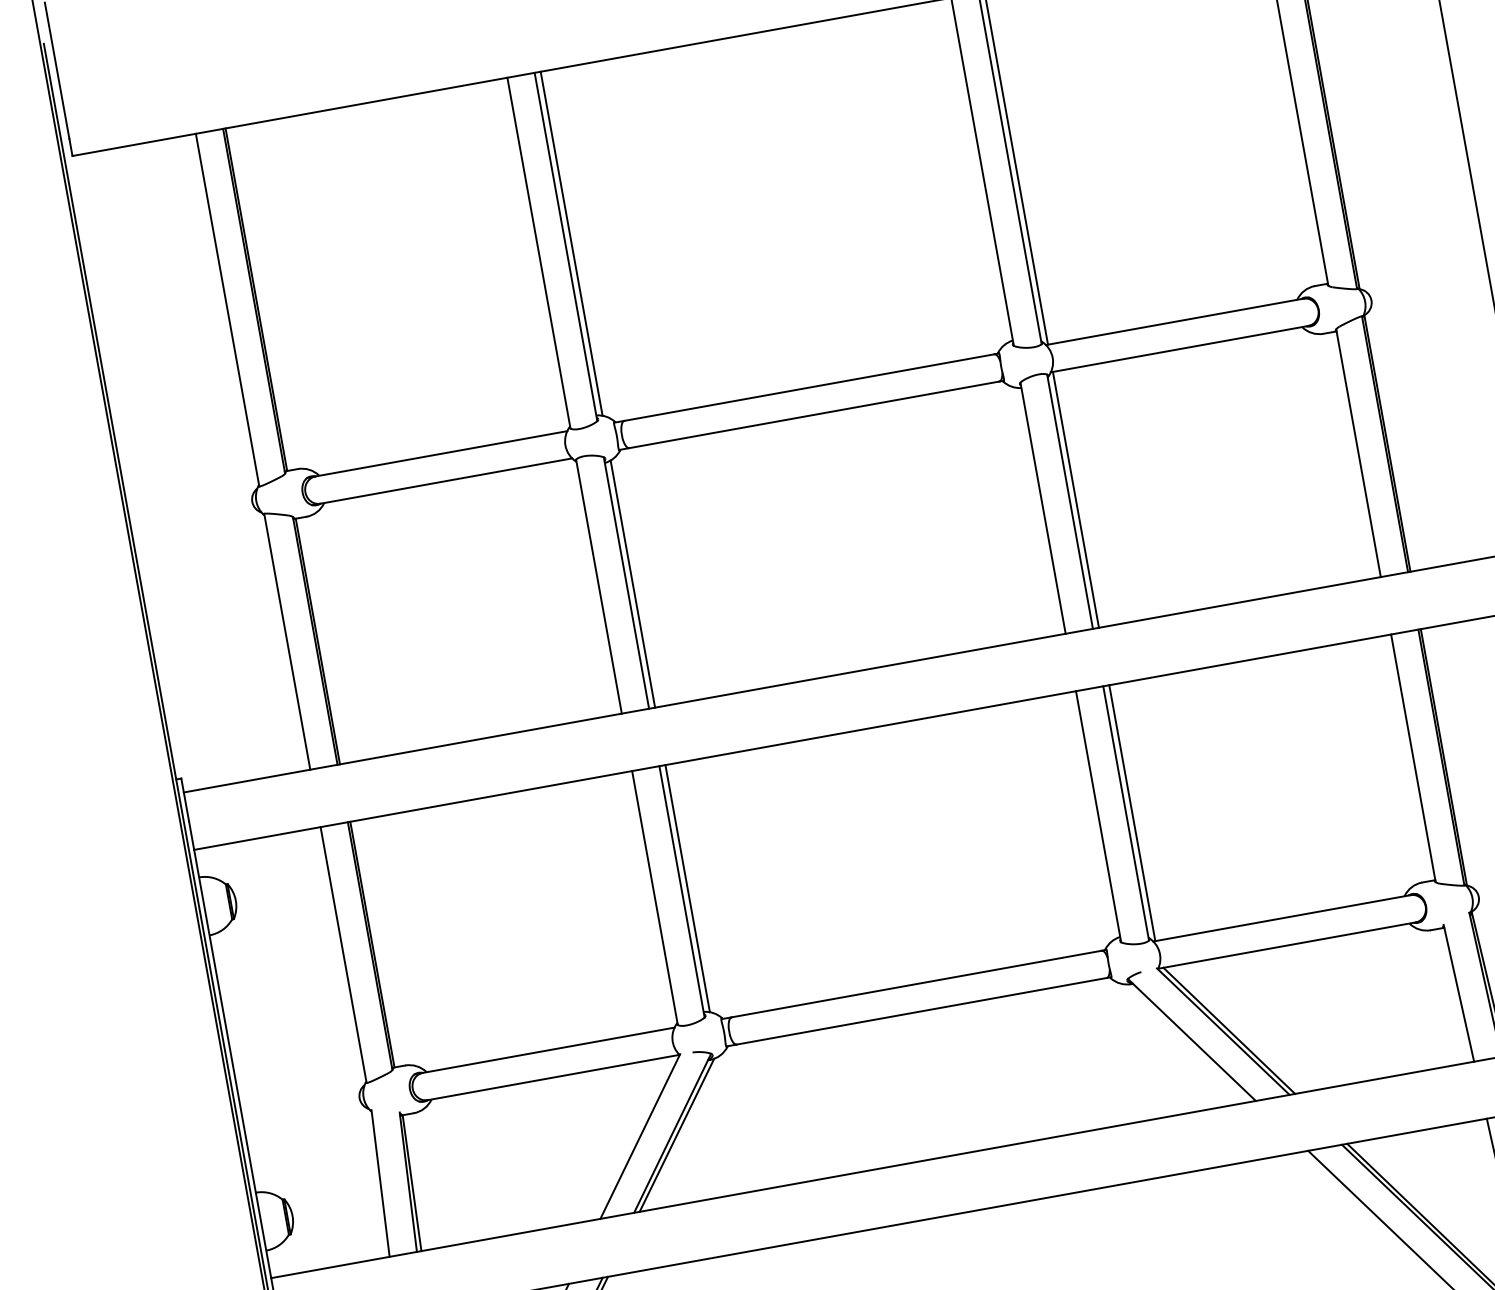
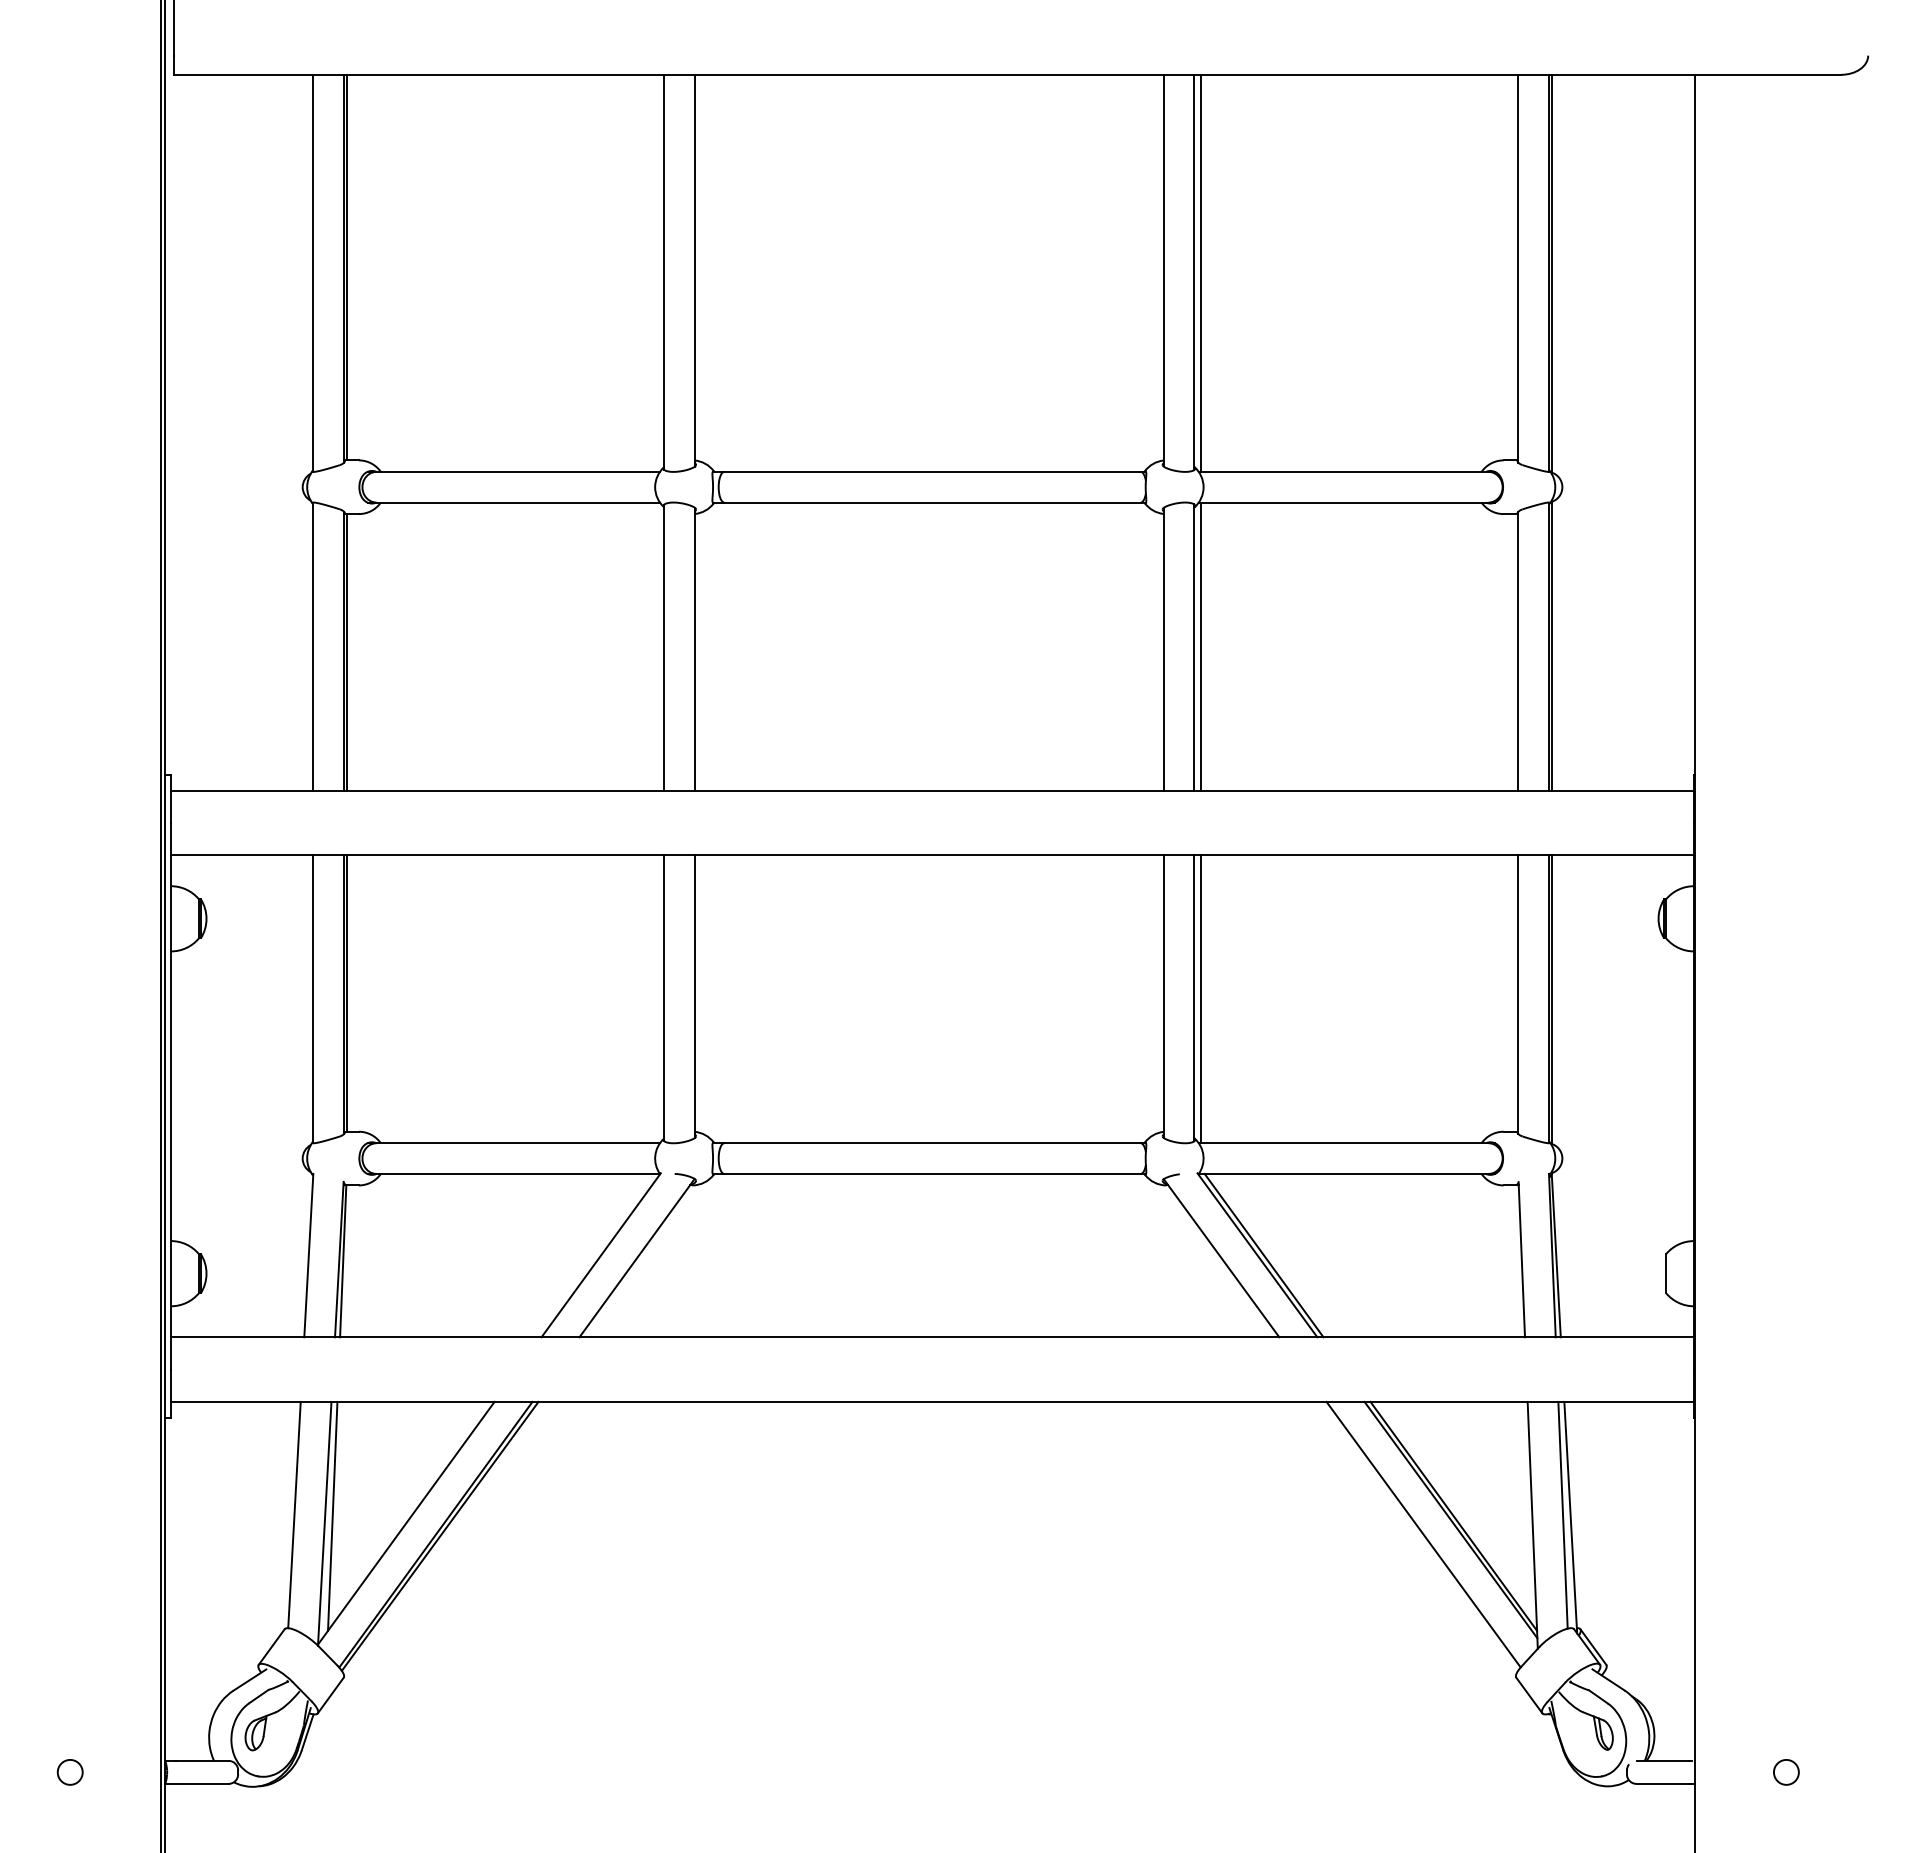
line: (571, 243) -> (701, 268), removed
line: (632, 584) -> (701, 651), removed
line: (687, 888) -> (701, 994), removed
line: (677, 1135) -> (641, 1261), removed

